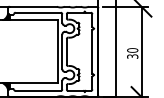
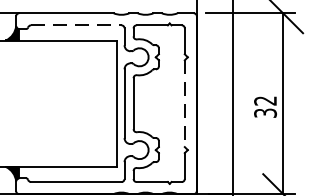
line: (38, 12) -> (76, 24), solid -> dashed
text: (132, 50) -> (265, 101), 30 -> 32
line: (92, 51) -> (185, 103), solid -> dashed

